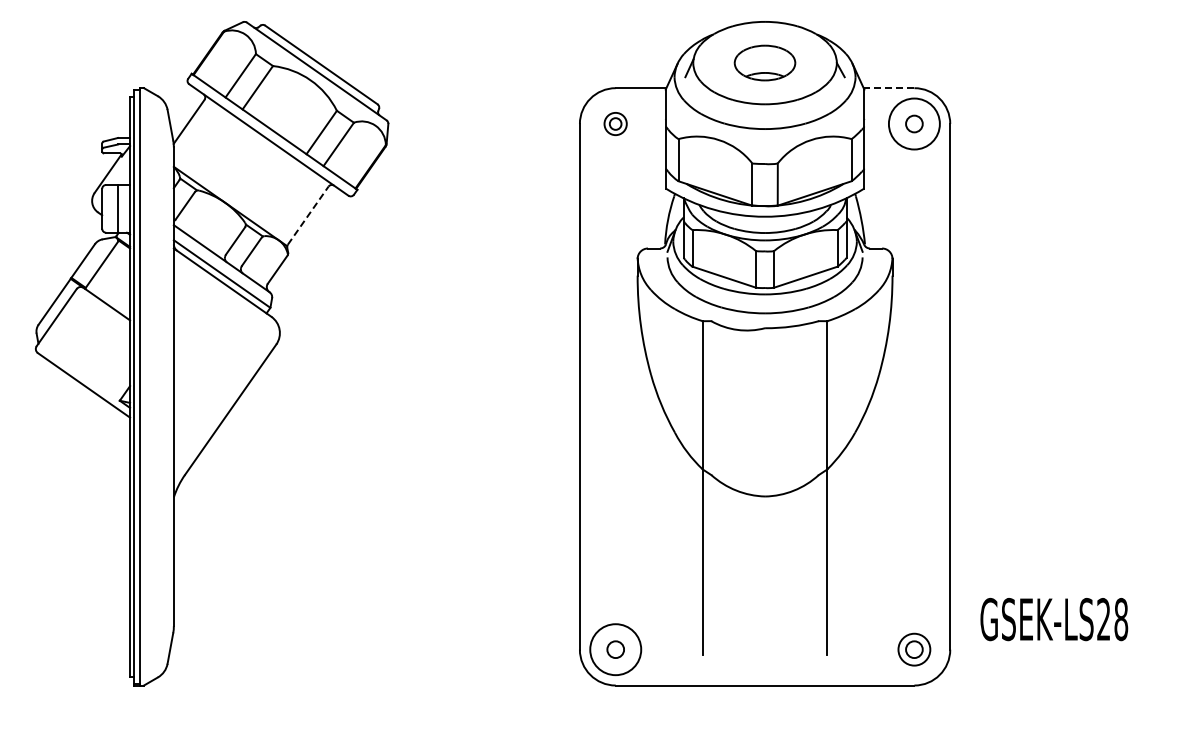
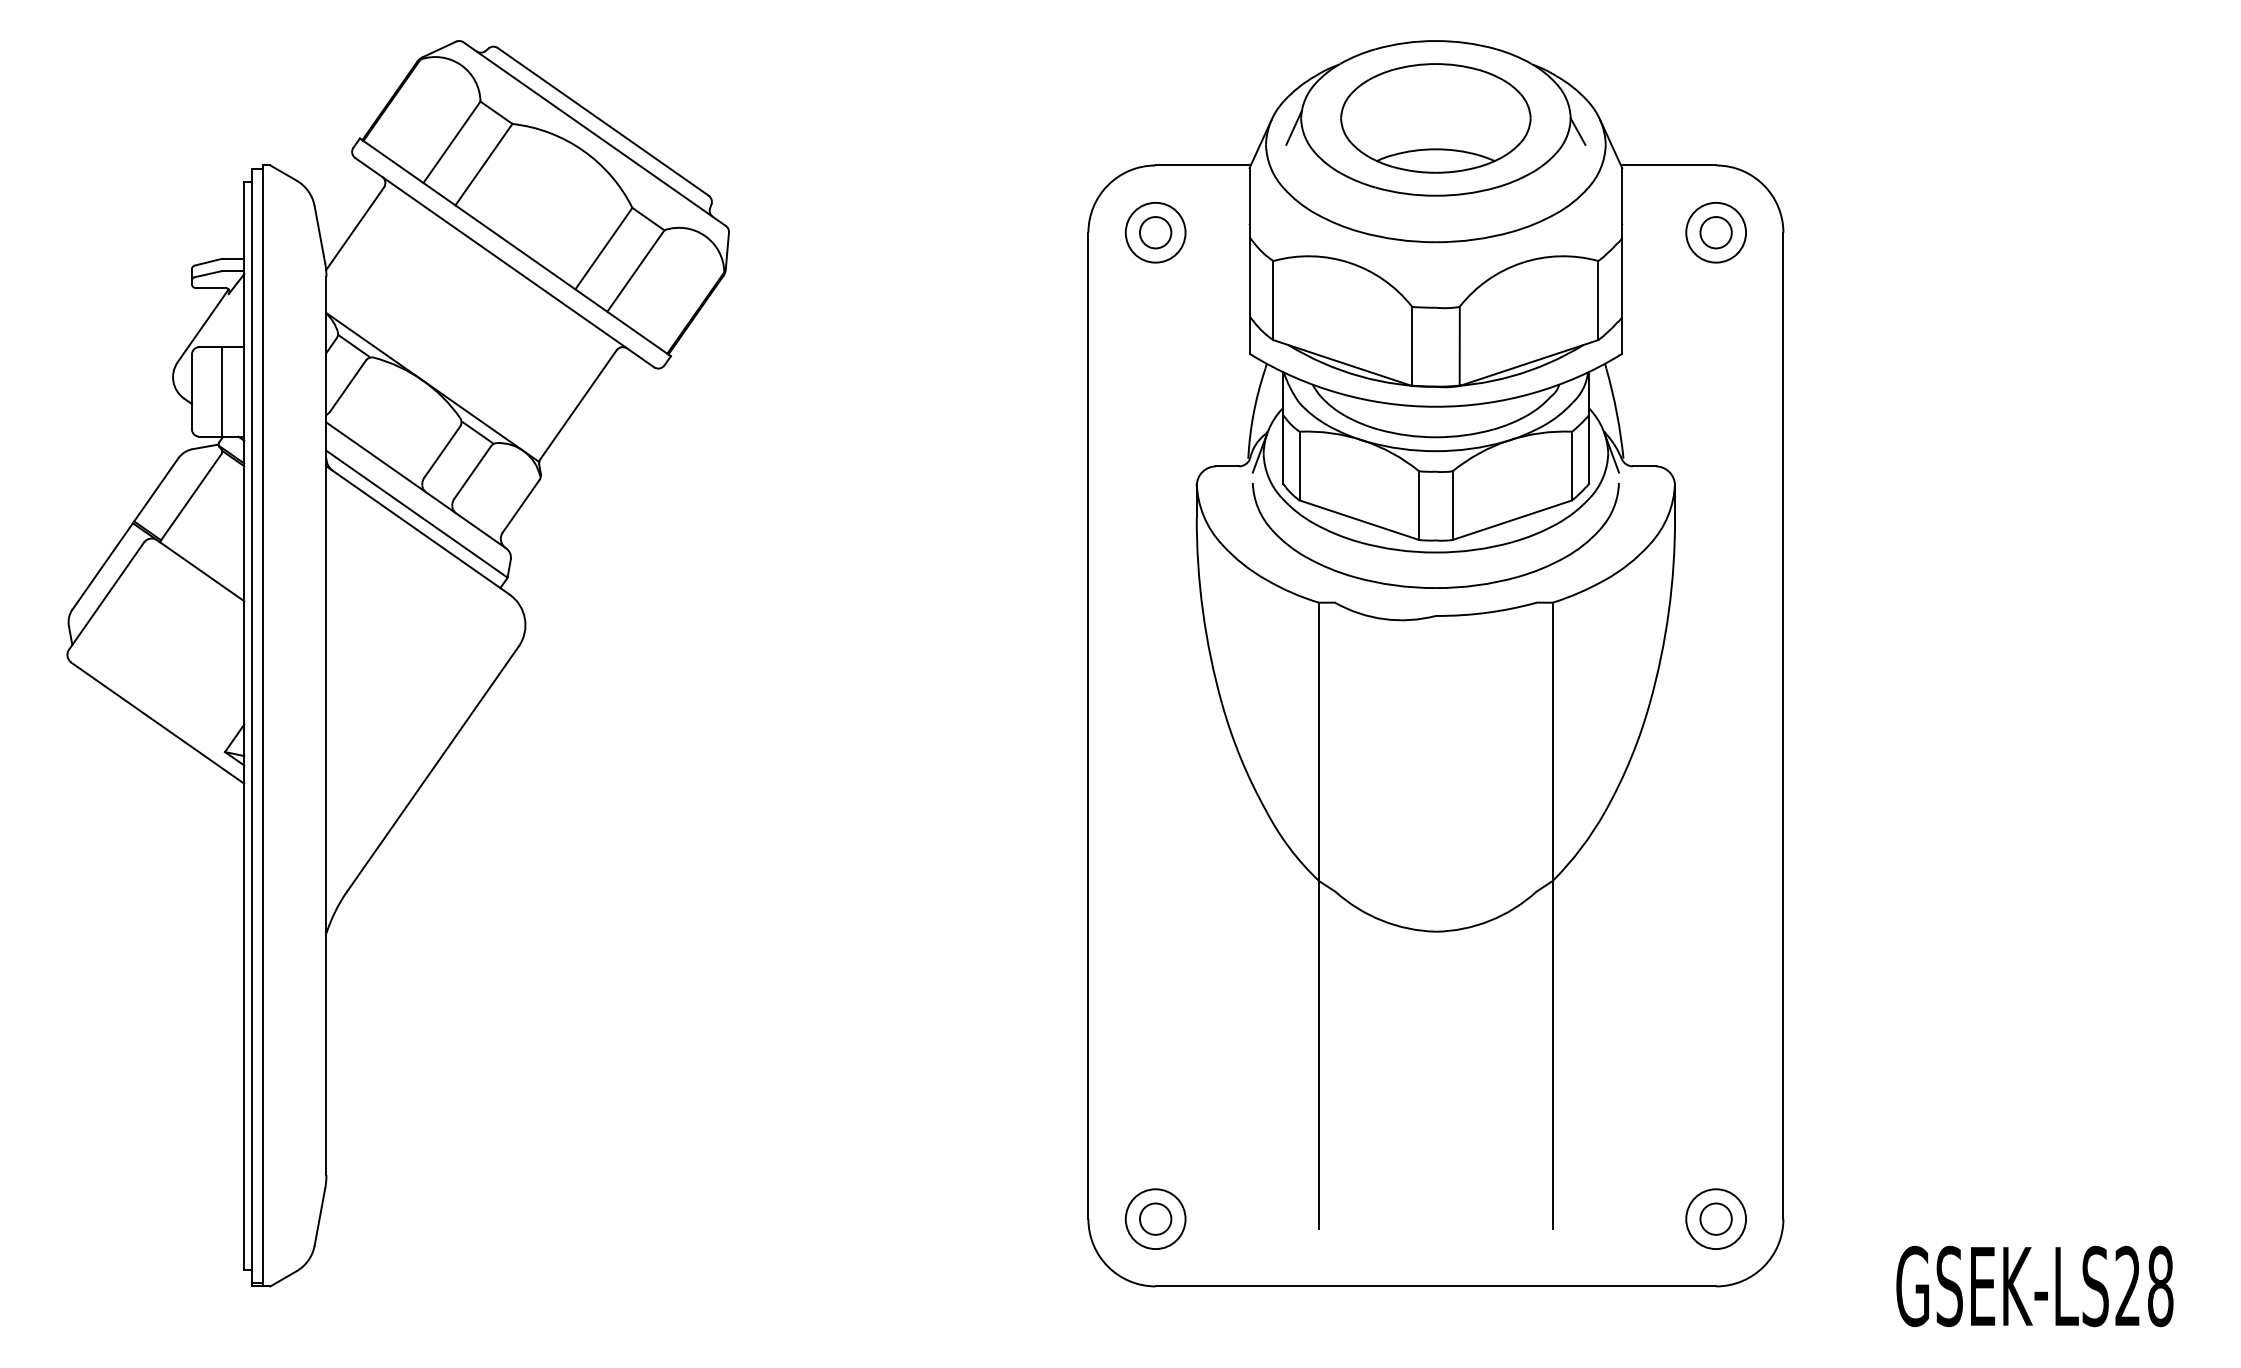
part: (764, 62) -> (1434, 117), size x1.67
line: (888, 88) -> (1667, 166), dashed -> solid
part: (615, 123) -> (1155, 231), size x1.43
circle: (914, 123) -> (1716, 231), size x0.62
line: (308, 215) -> (579, 404), dashed -> solid
text: (1054, 619) -> (2035, 1286), moved
circle: (615, 649) -> (1155, 1218), size x0.62

